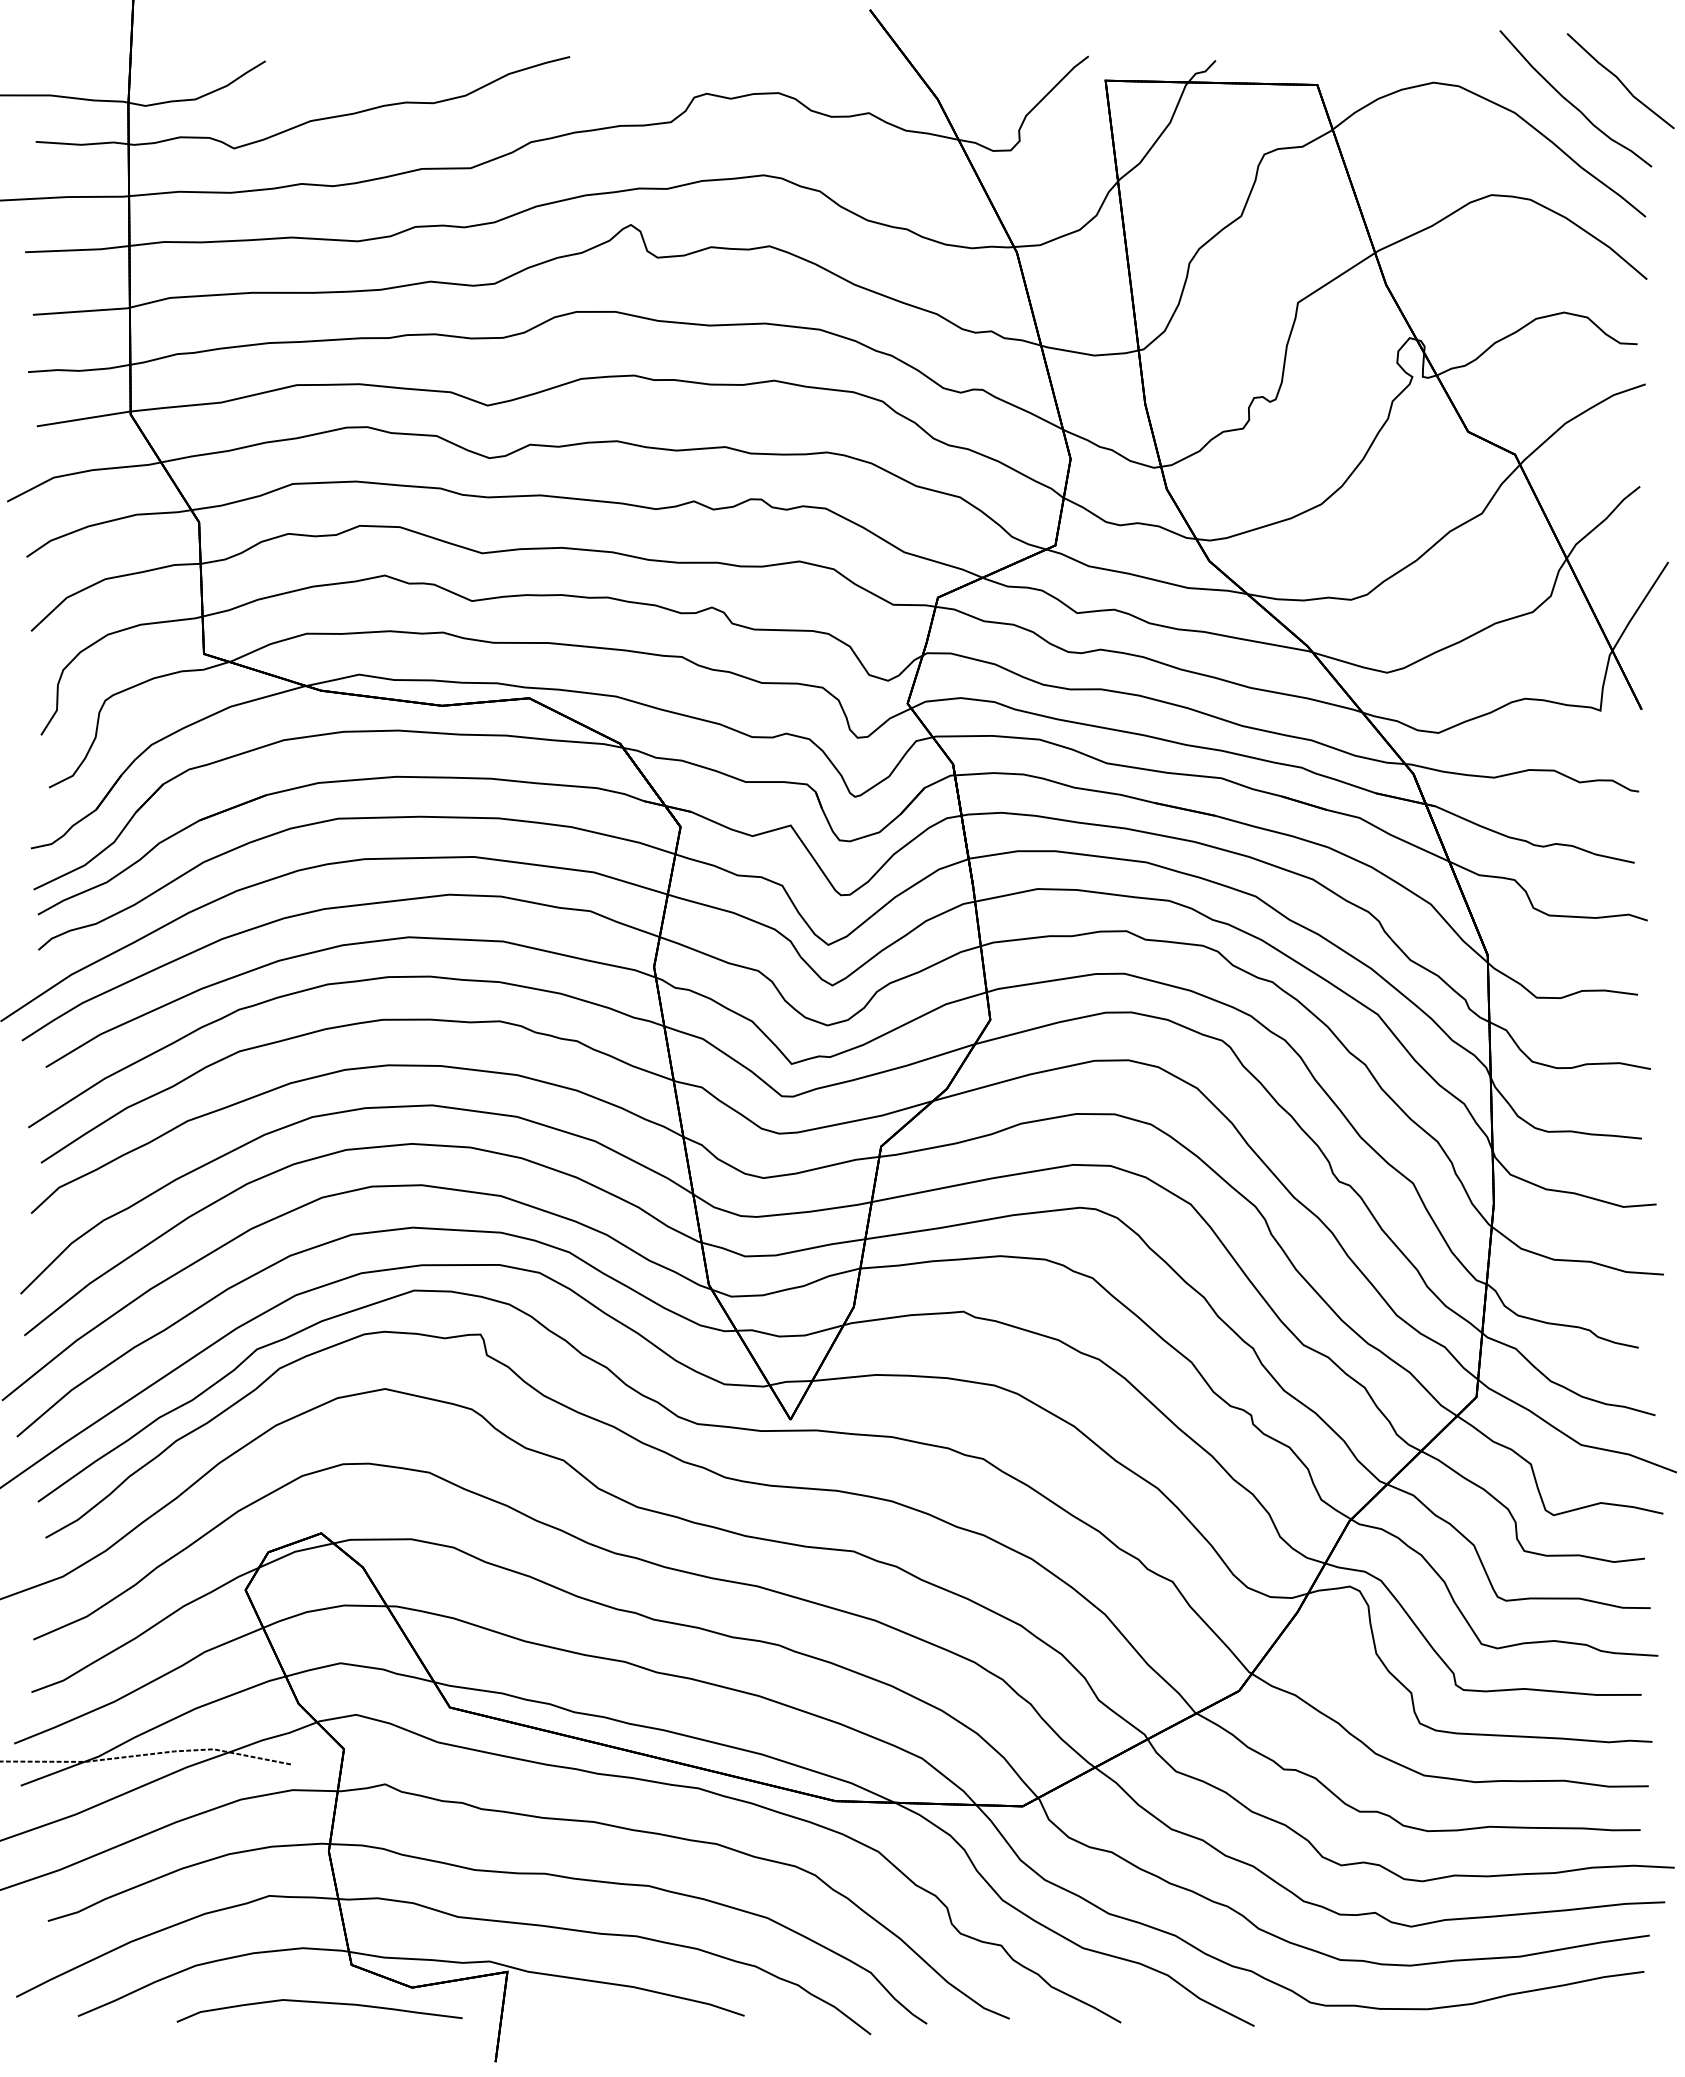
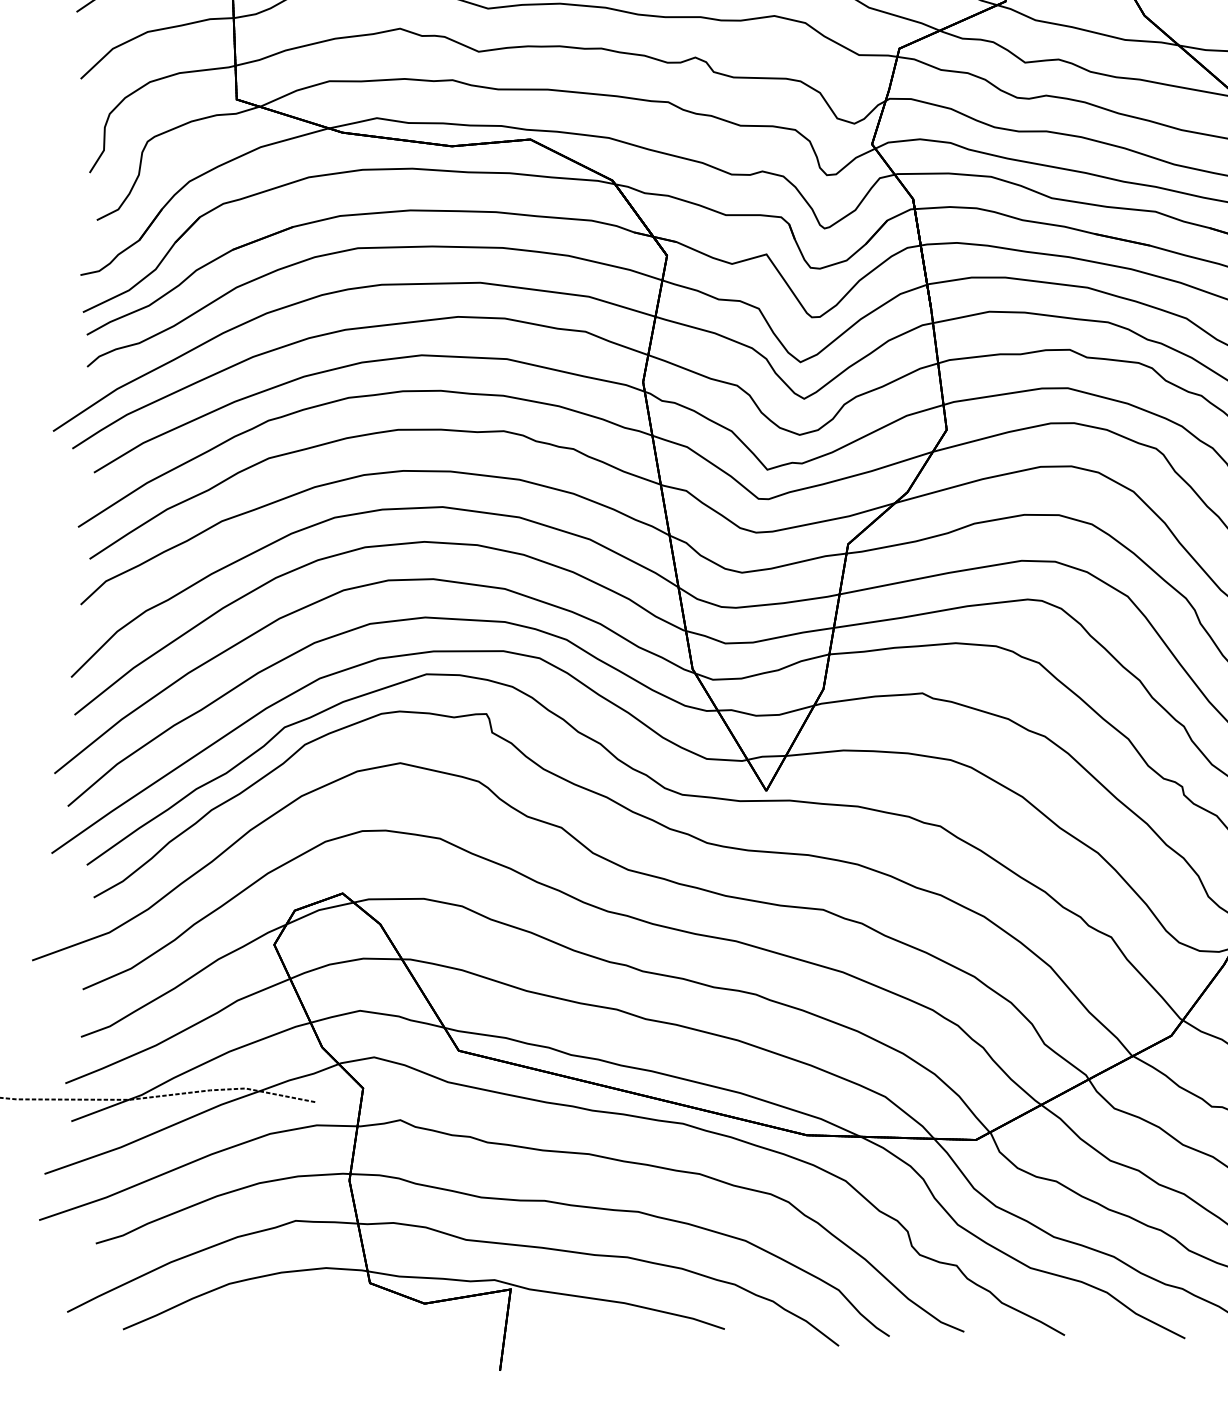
part: (319, 2003) -> (341, 1317), removed

